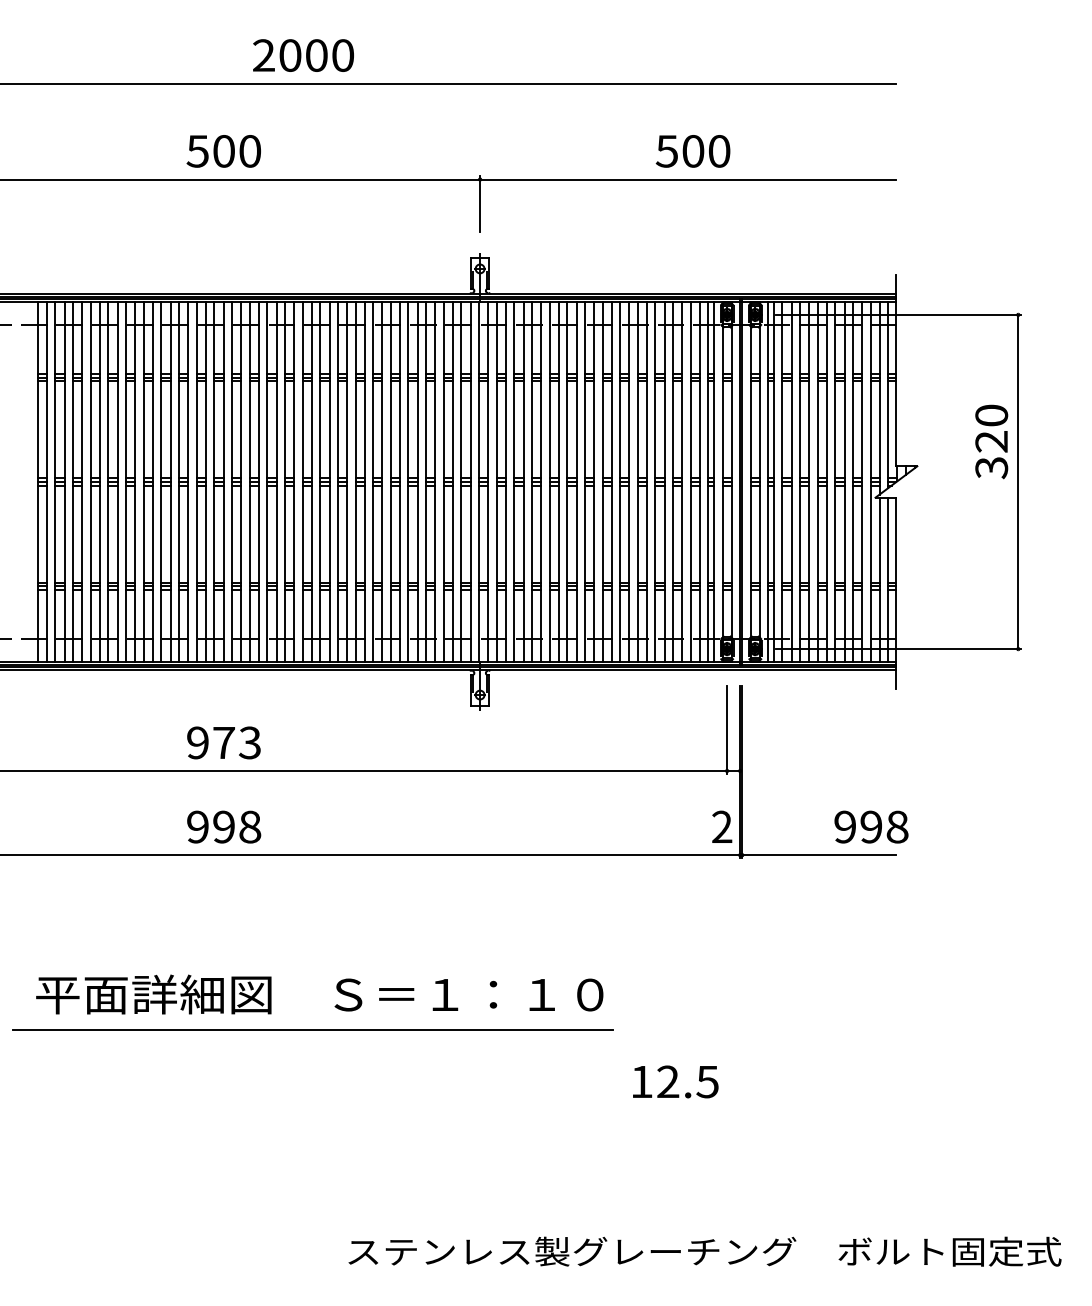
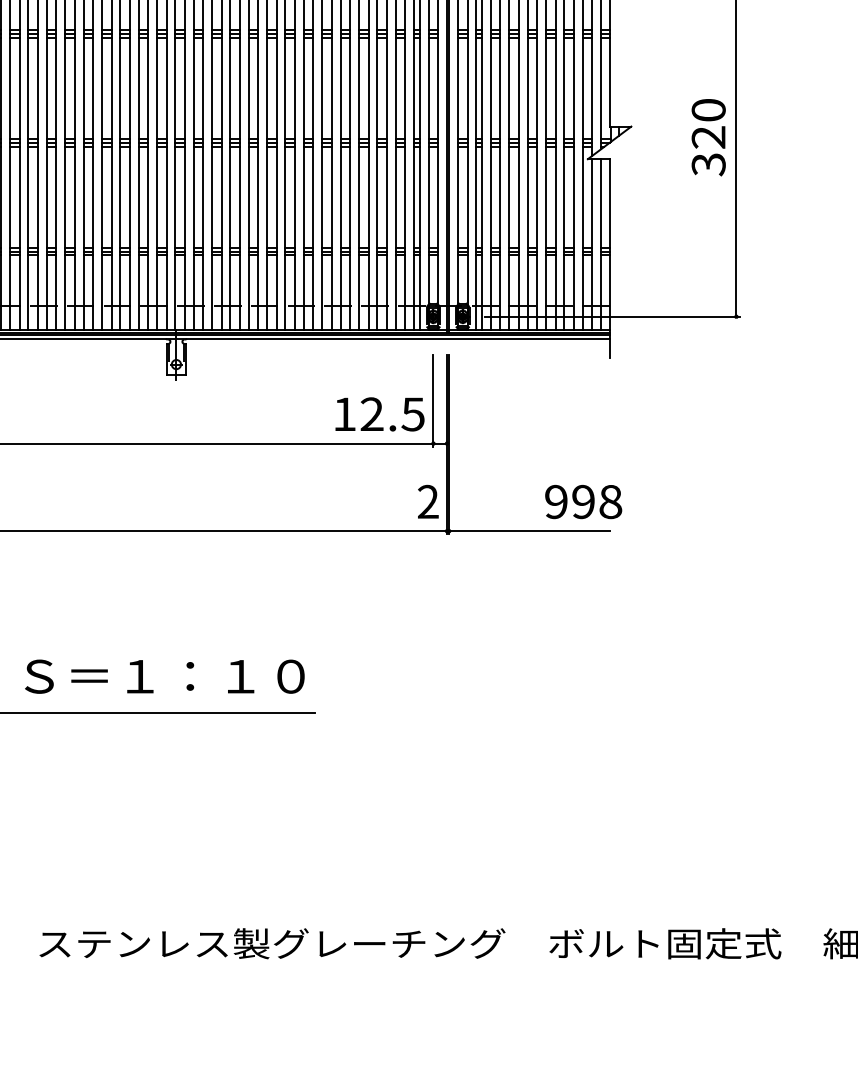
text: (991, 441) -> (708, 137), moved
text: (675, 1081) -> (379, 413), moved

